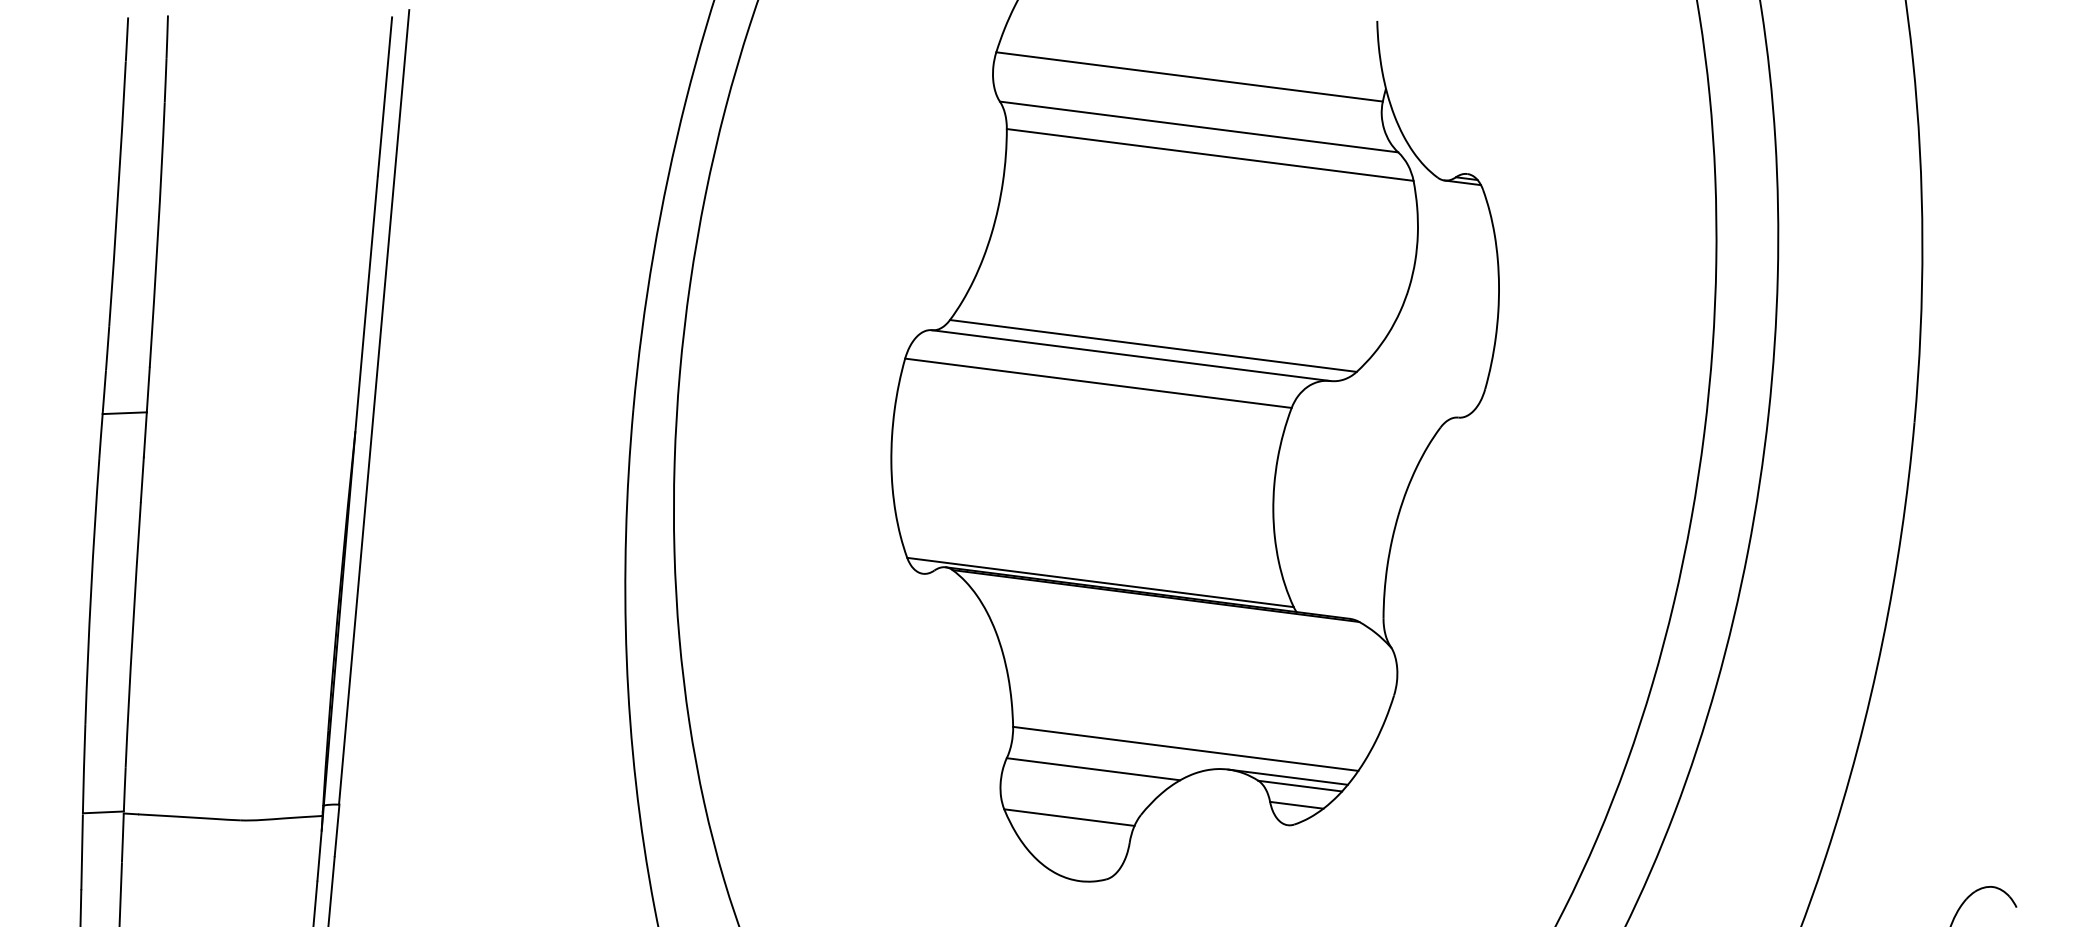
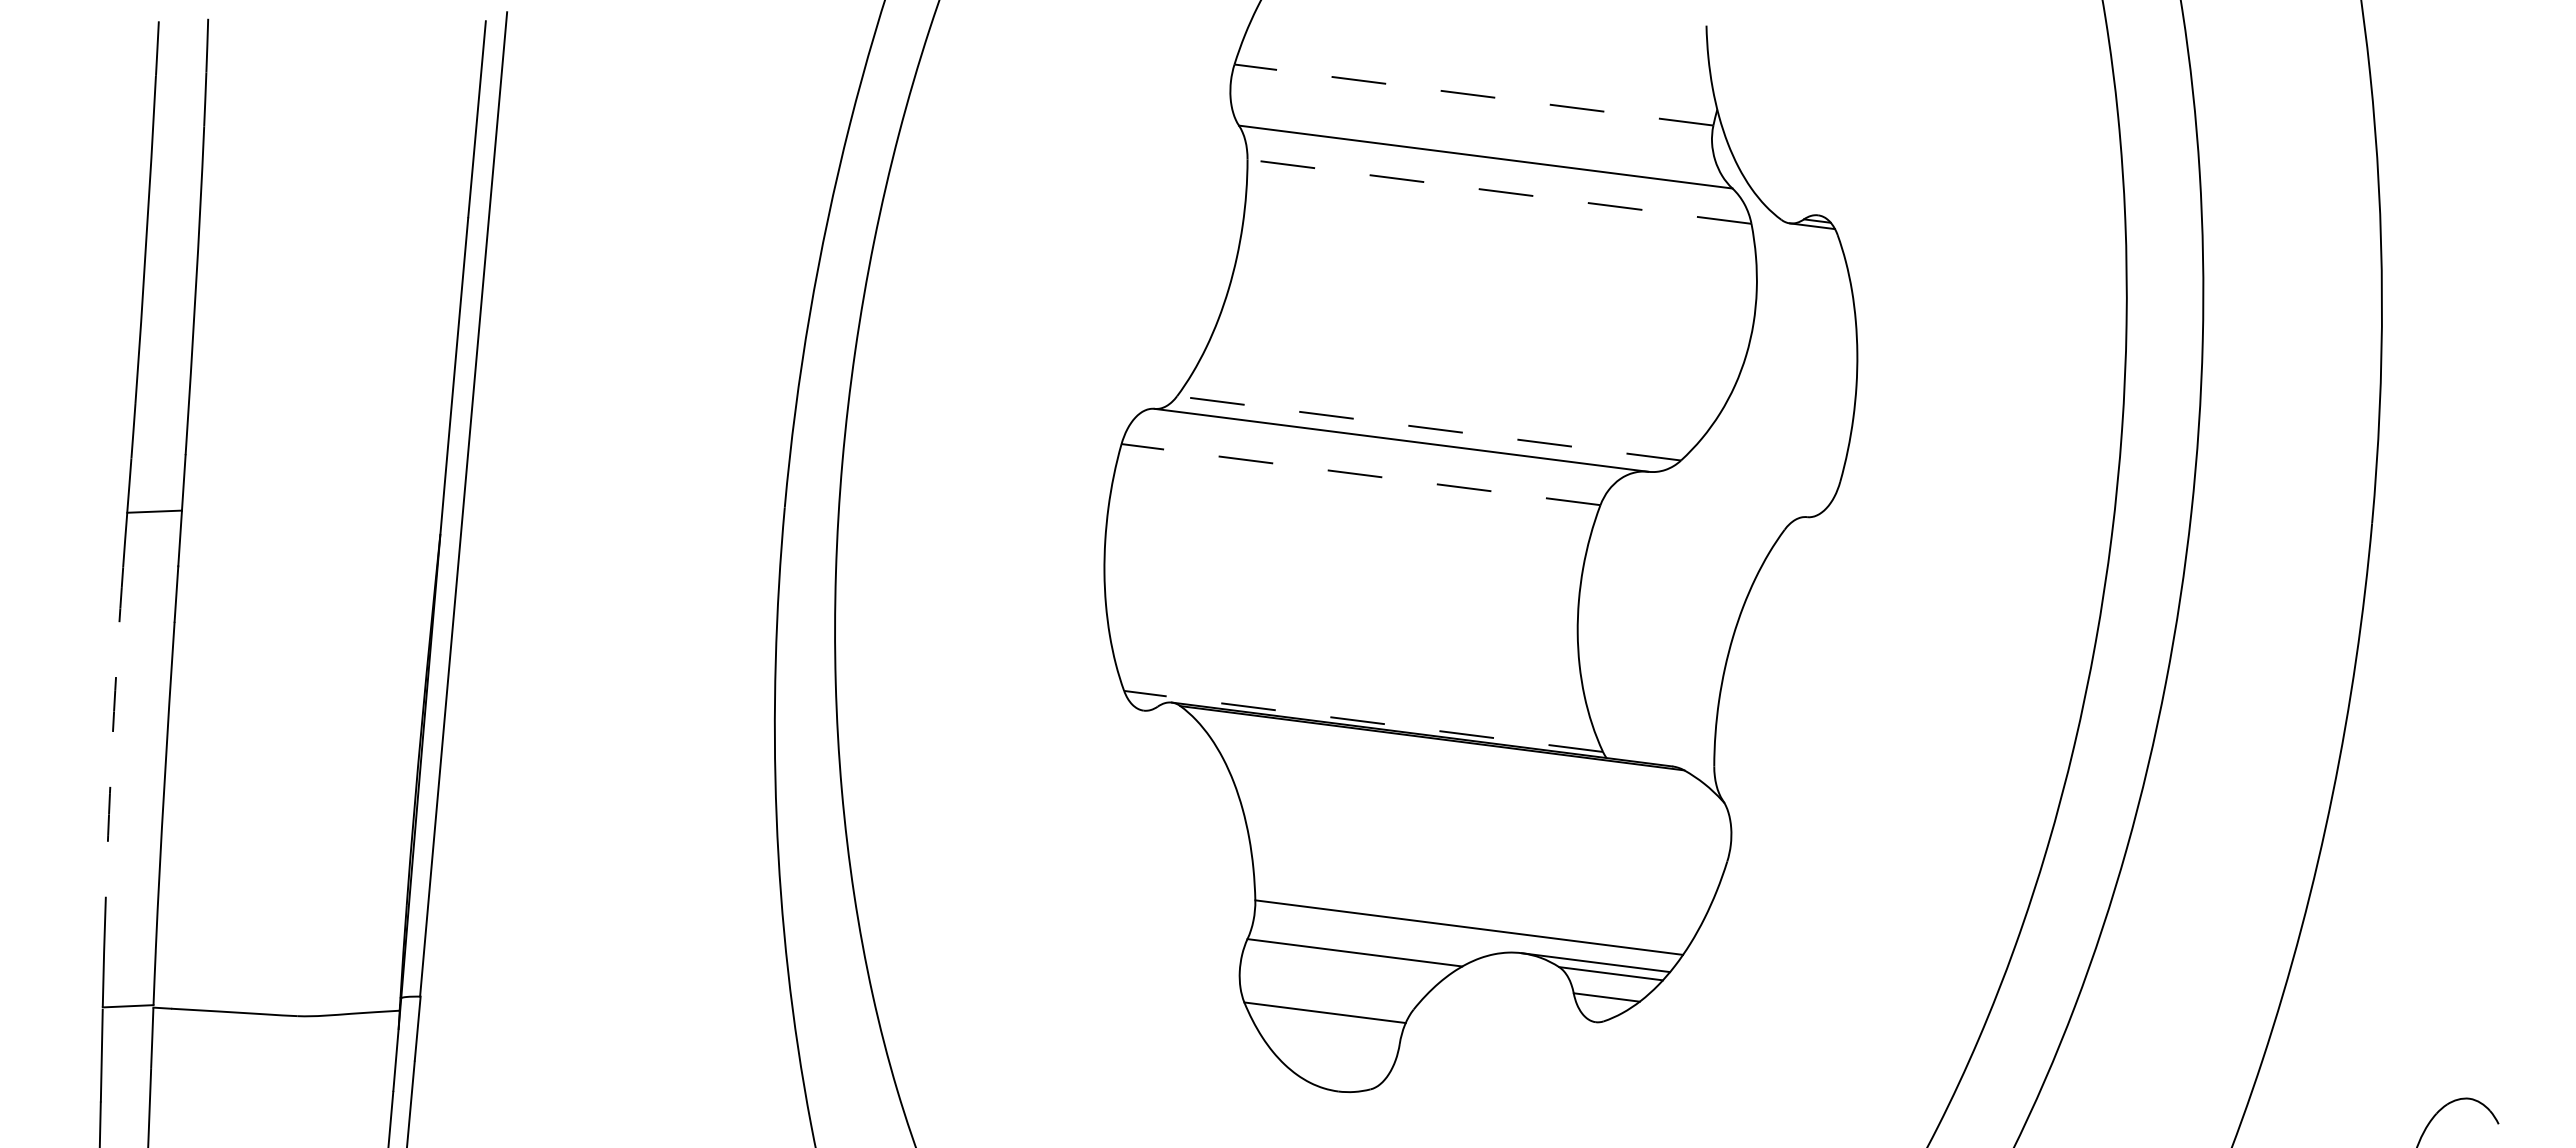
line: (1189, 76) -> (1473, 94), solid -> dashed
line: (1210, 154) -> (1499, 191), solid -> dashed
line: (1153, 346) -> (1429, 428), solid -> dashed
line: (1098, 383) -> (1360, 474), solid -> dashed
line: (1100, 582) -> (1363, 721), solid -> dashed
arc: (90, 591) -> (112, 732), solid -> dashed

